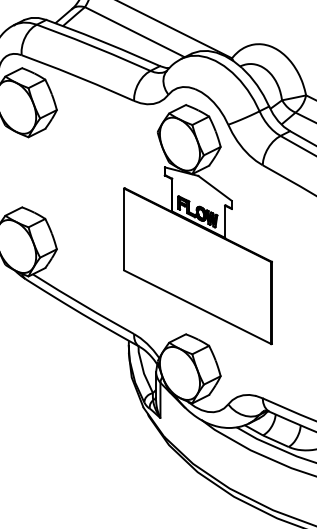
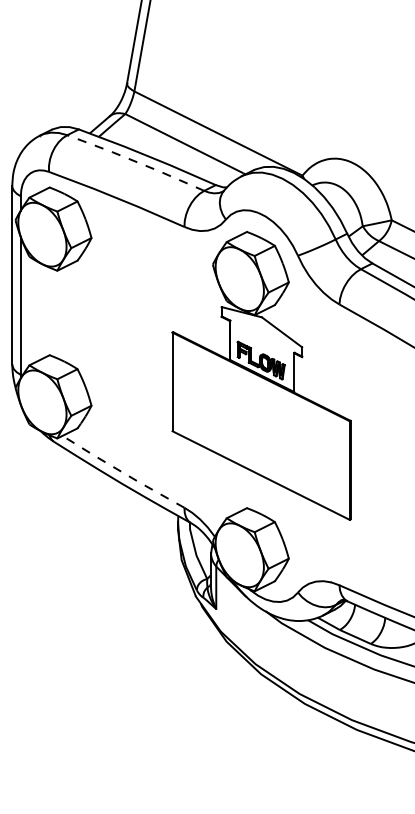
line: (93, 46) -> (135, 161), solid -> dashed
line: (82, 304) -> (122, 472), solid -> dashed

